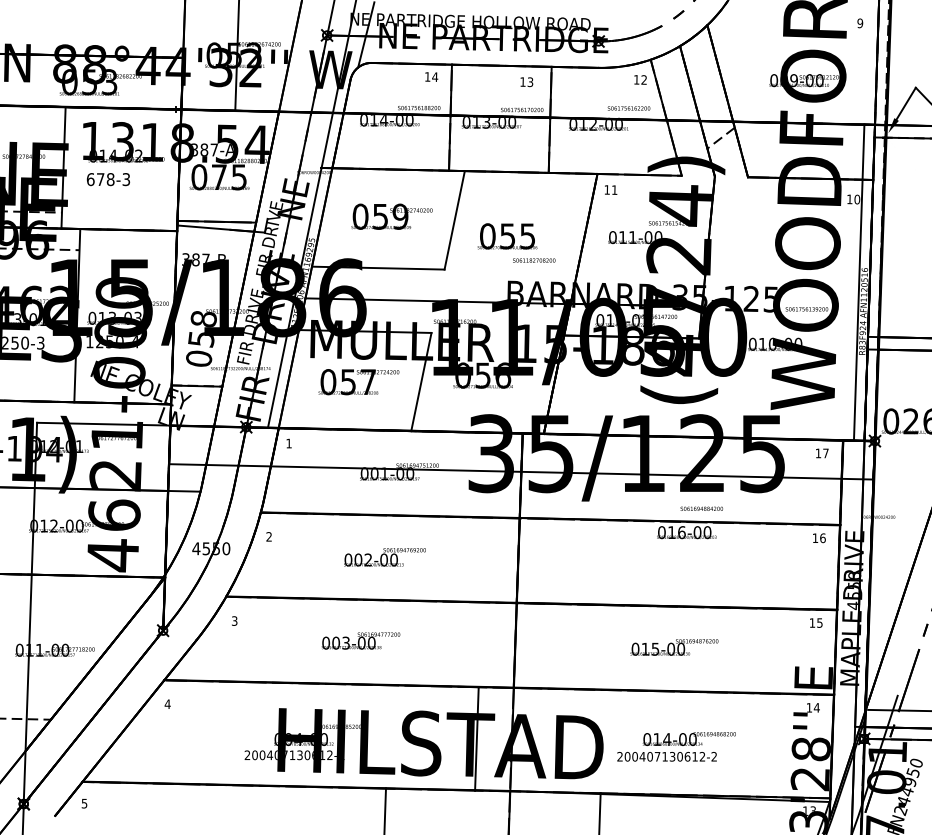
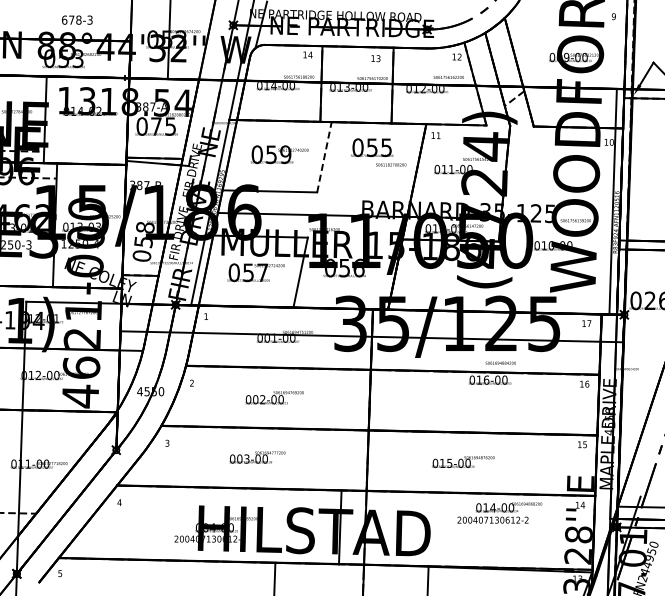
text: (108, 178) -> (77, 19), moved
line: (454, 220) -> (324, 157), solid -> dashed
text: (516, 243) -> (378, 152), moved
text: (674, 646) -> (463, 461), moved
text: (676, 746) -> (499, 512), moved

